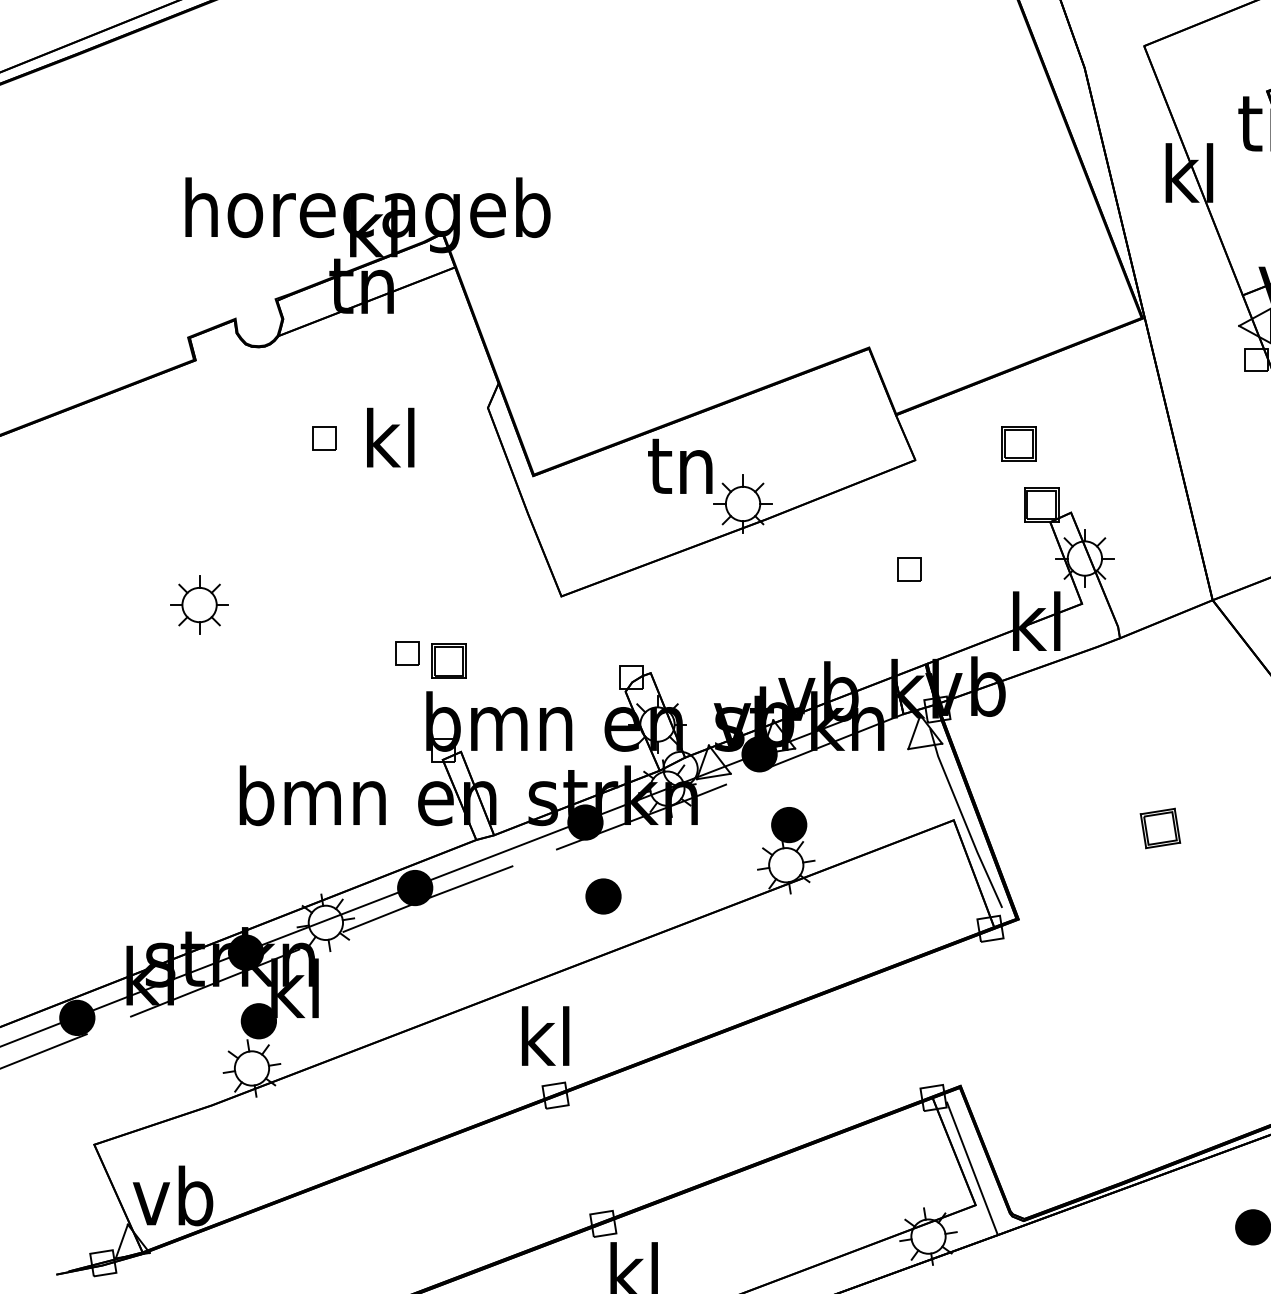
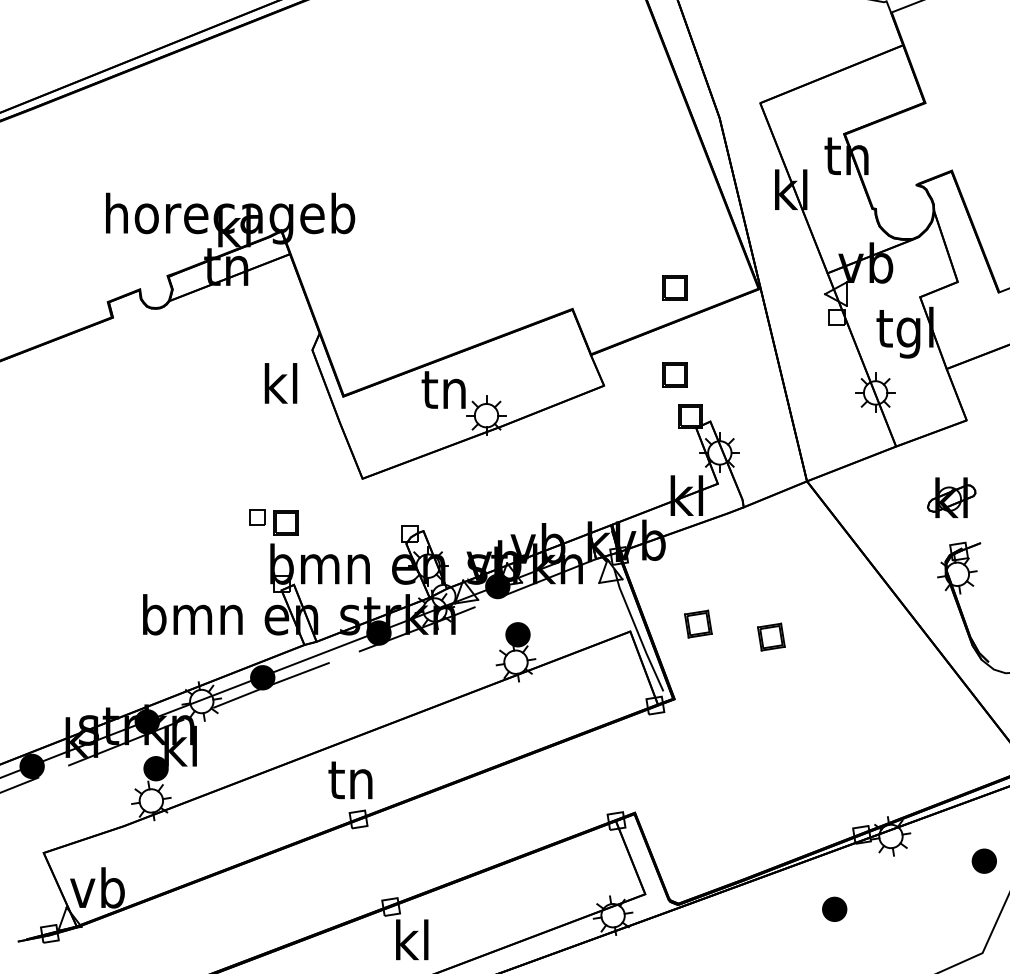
part: (1018, 316) -> (674, 287), added
part: (323, 437) -> (200, 370), removed
text: (389, 437) -> (280, 383), moved
part: (908, 569) -> (599, 460), removed
part: (199, 604) -> (115, 484), removed
part: (1053, 808) -> (698, 623), added
part: (602, 896) -> (390, 683), removed
text: (543, 1035) -> (350, 778), kl -> tn
line: (971, 1168) -> (642, 869), removed

